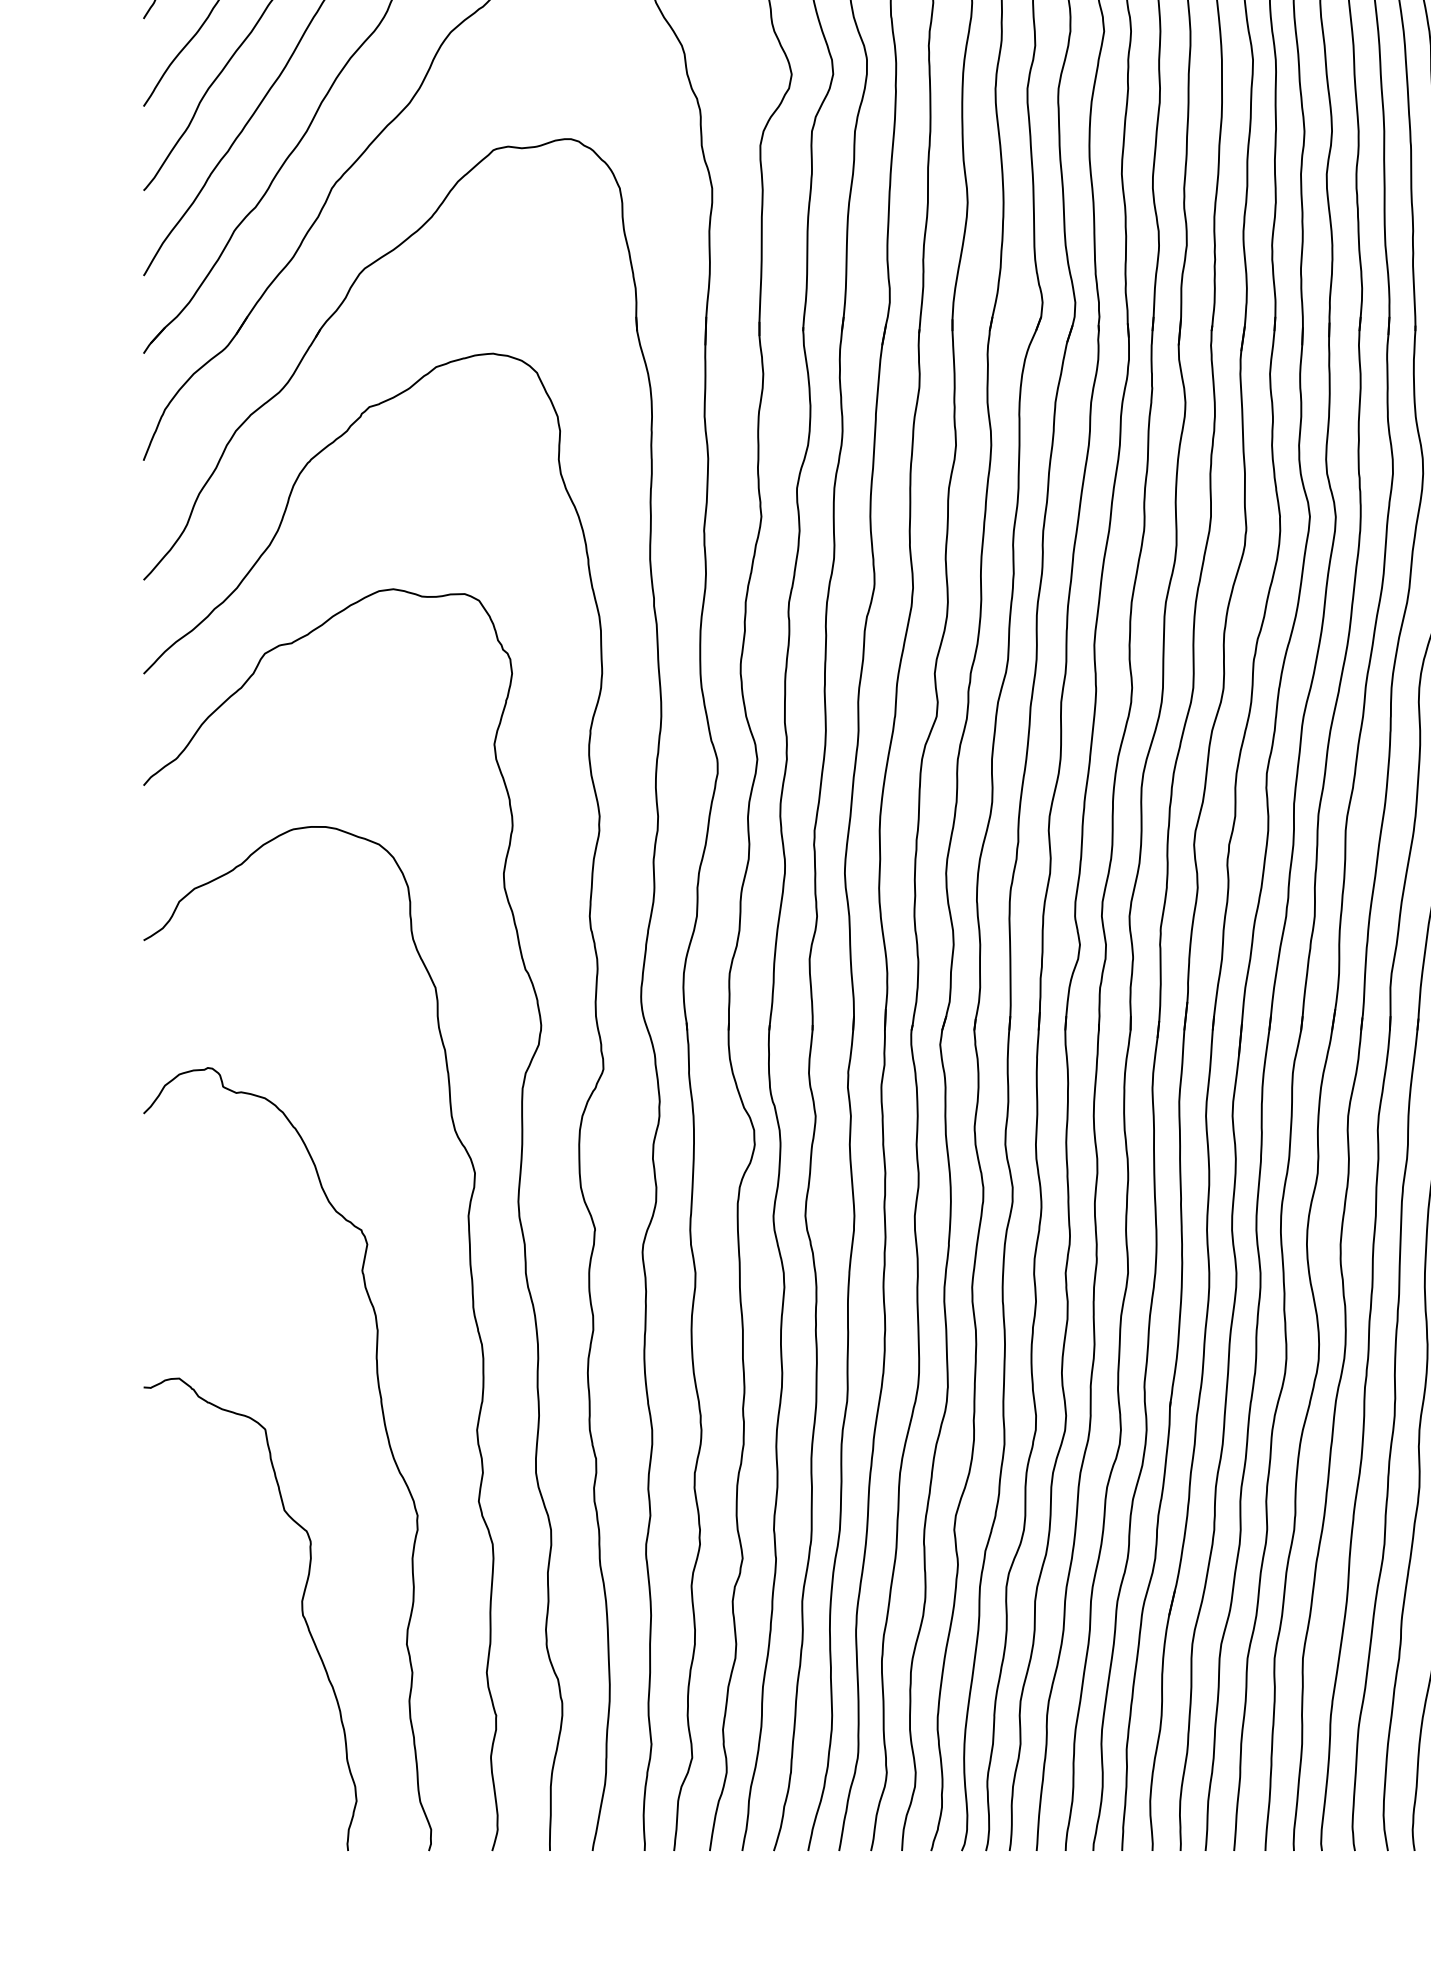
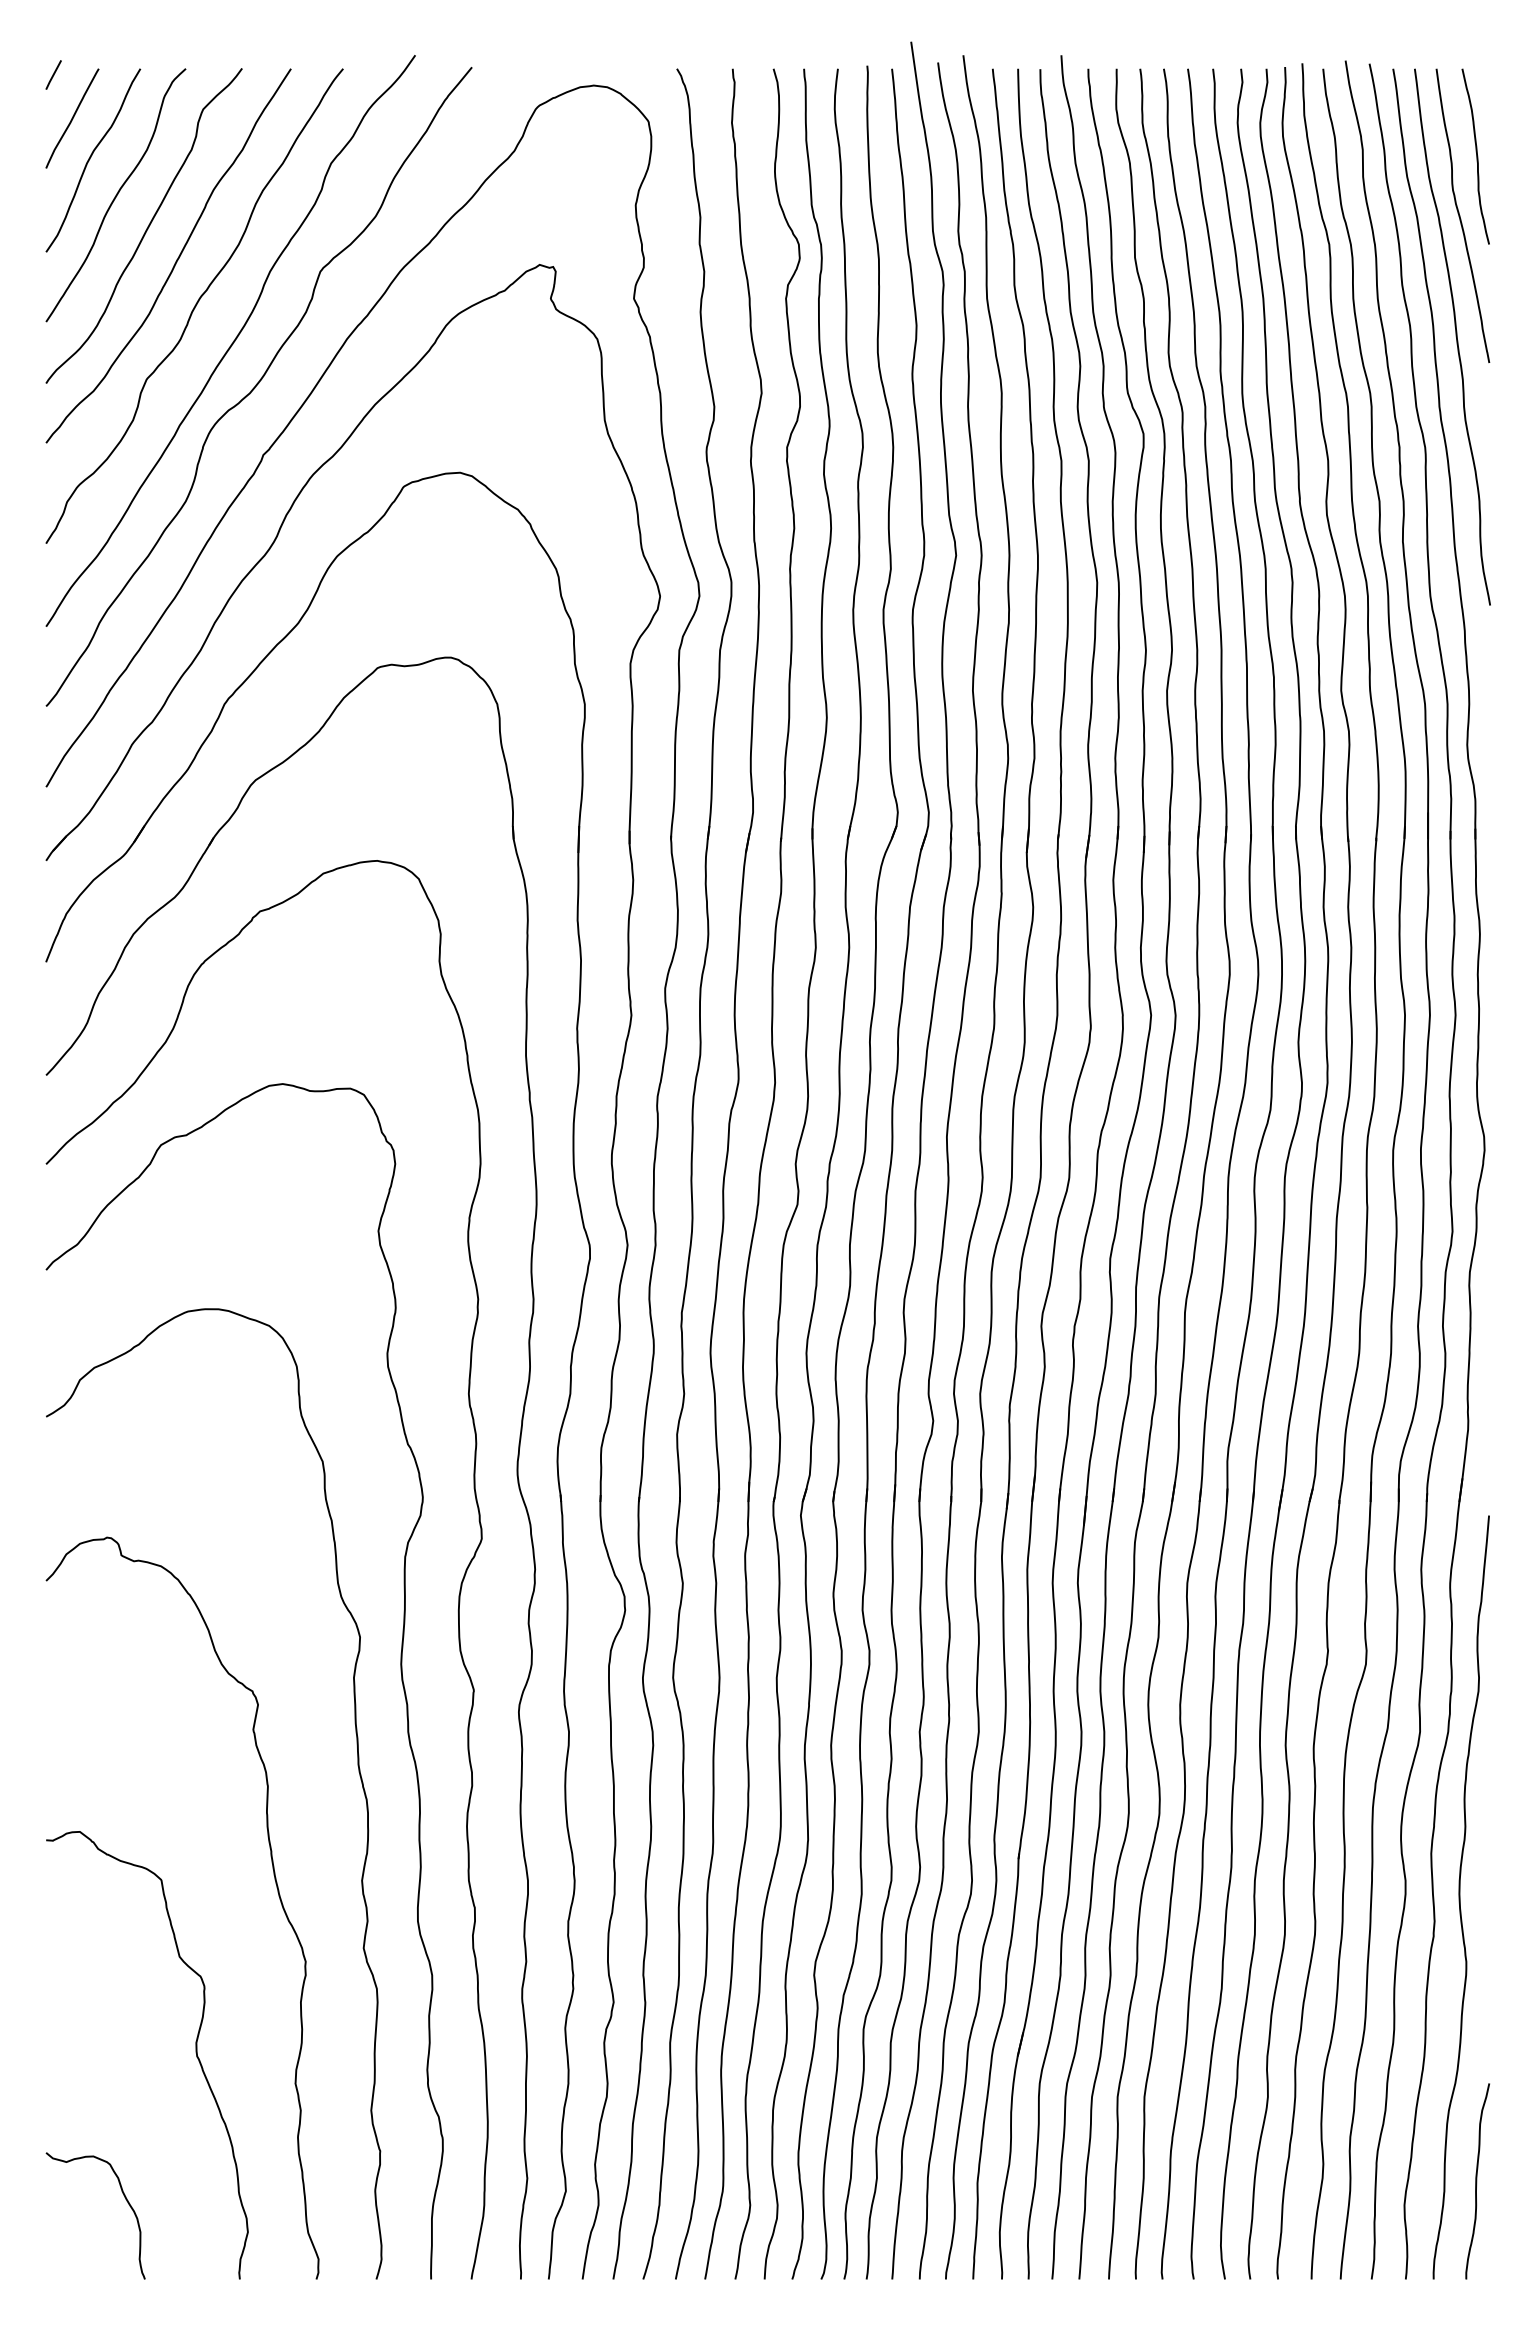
curve: (227, 1766) -> (125, 2199), added

